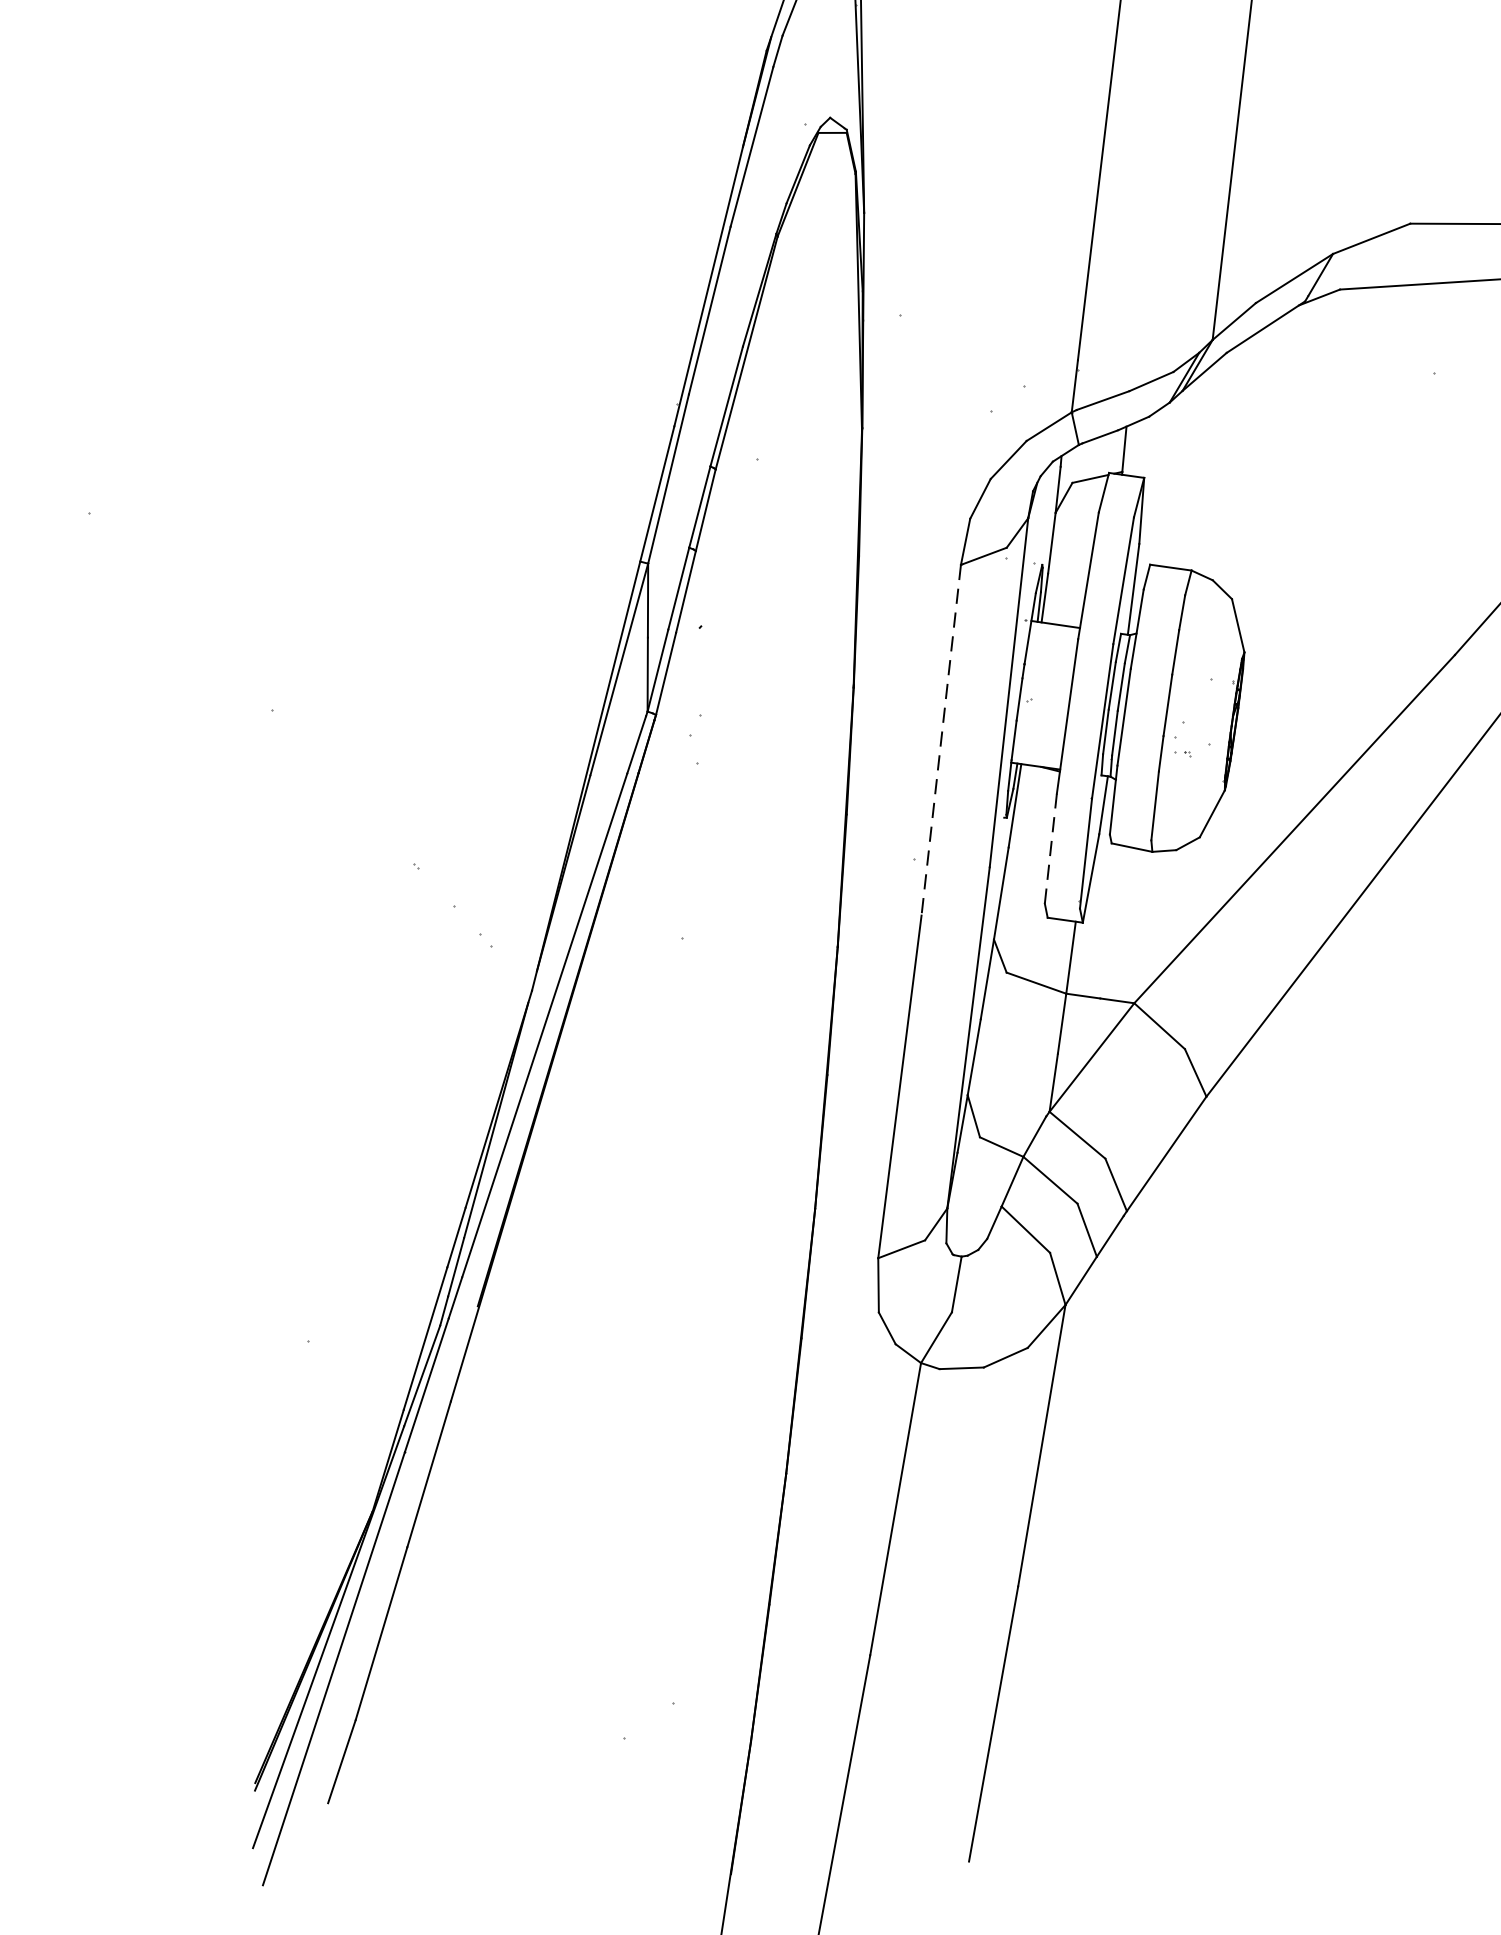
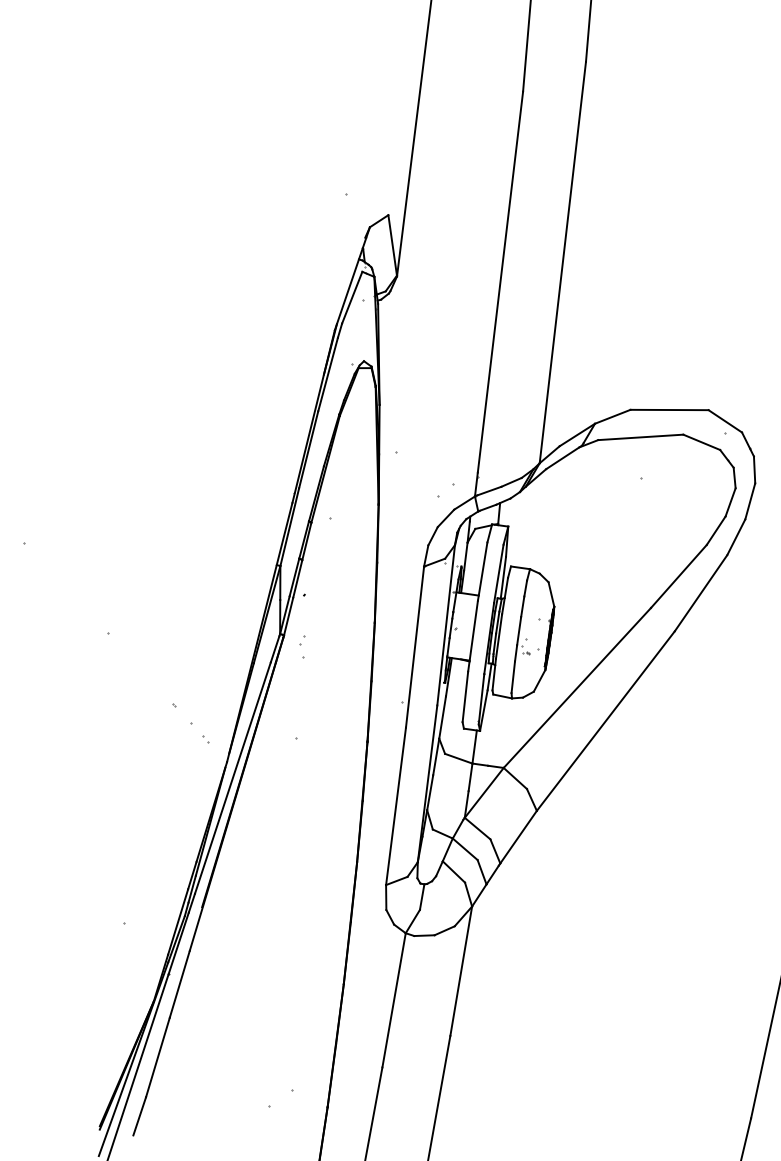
line: (940, 741) -> (414, 647), dashed -> solid
line: (1051, 847) -> (465, 696), dashed -> solid

